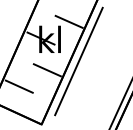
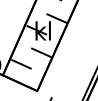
line: (78, 61) -> (63, 46), removed

